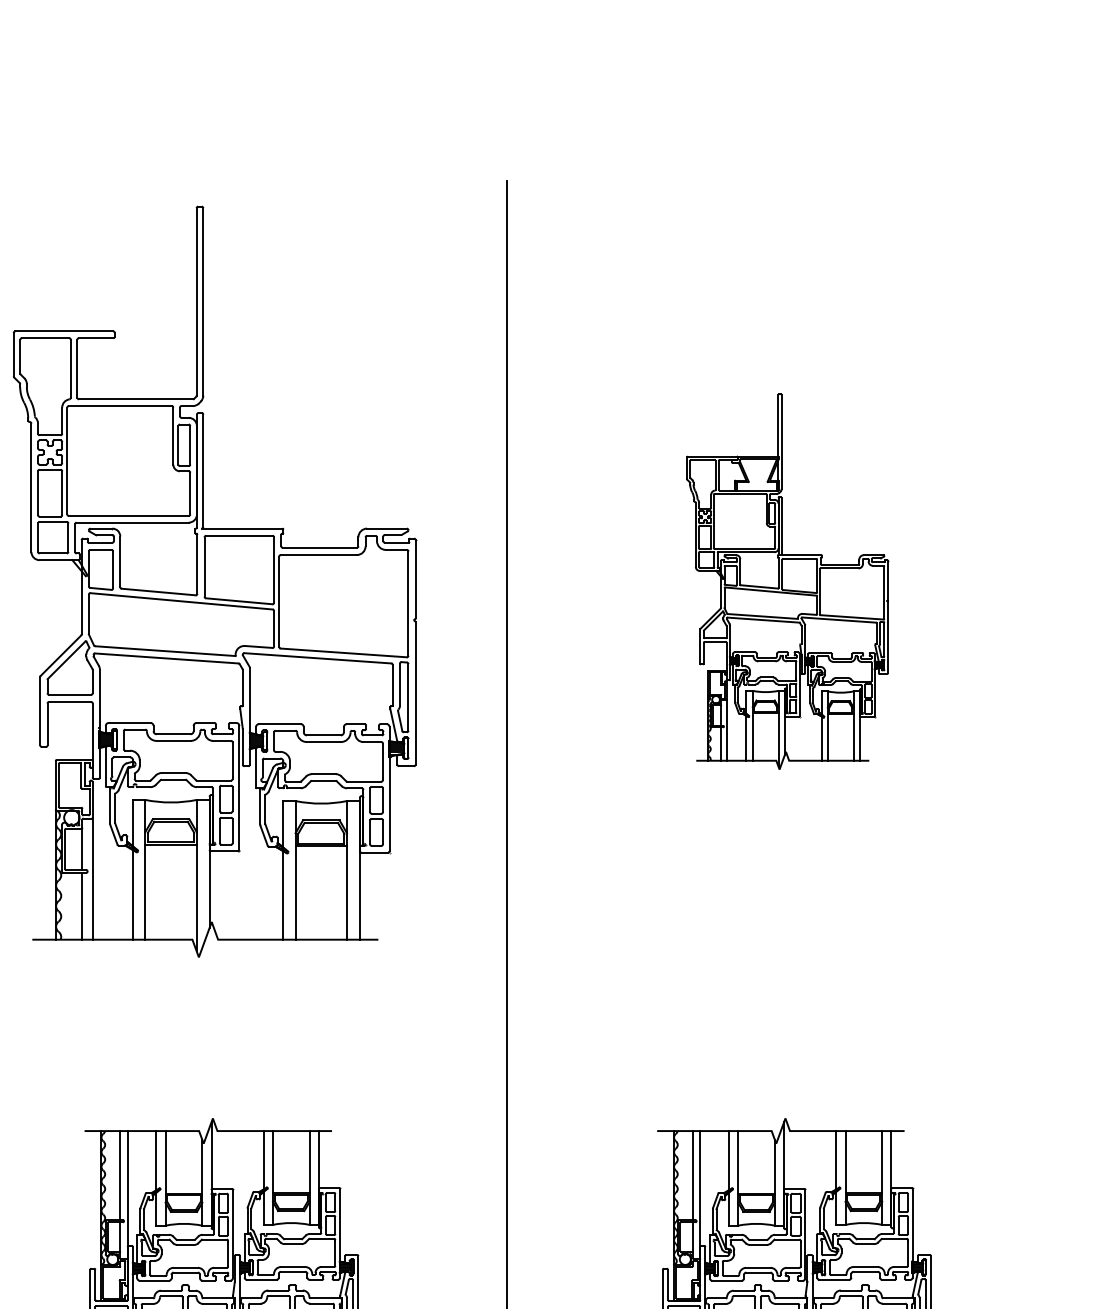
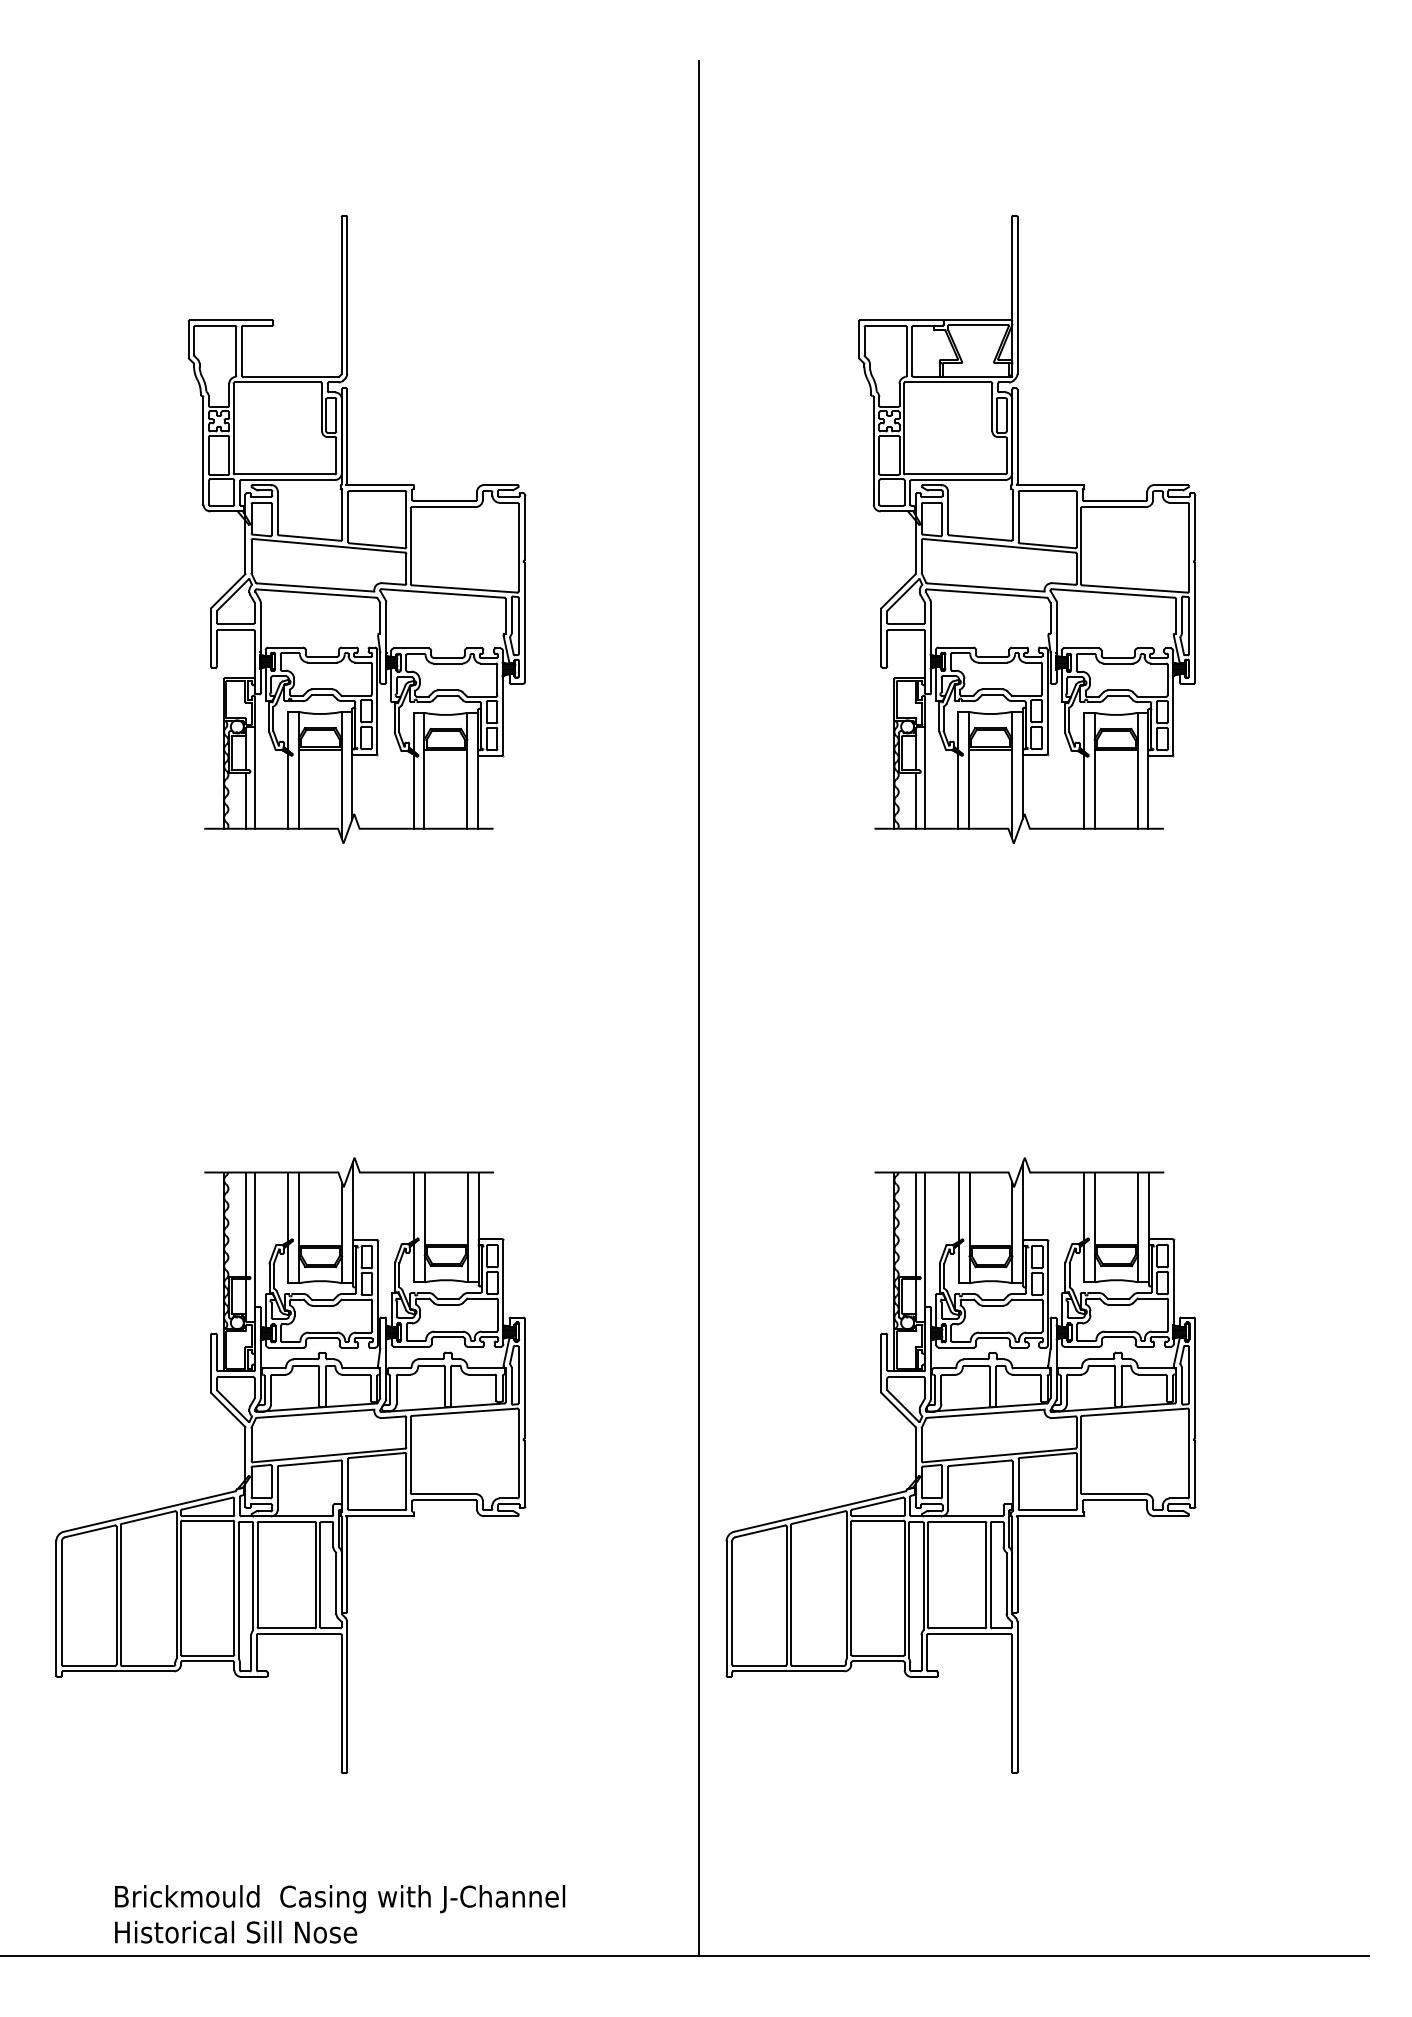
part: (214, 581) -> (356, 529), size x0.71
part: (787, 581) -> (1027, 529), size x1.43

